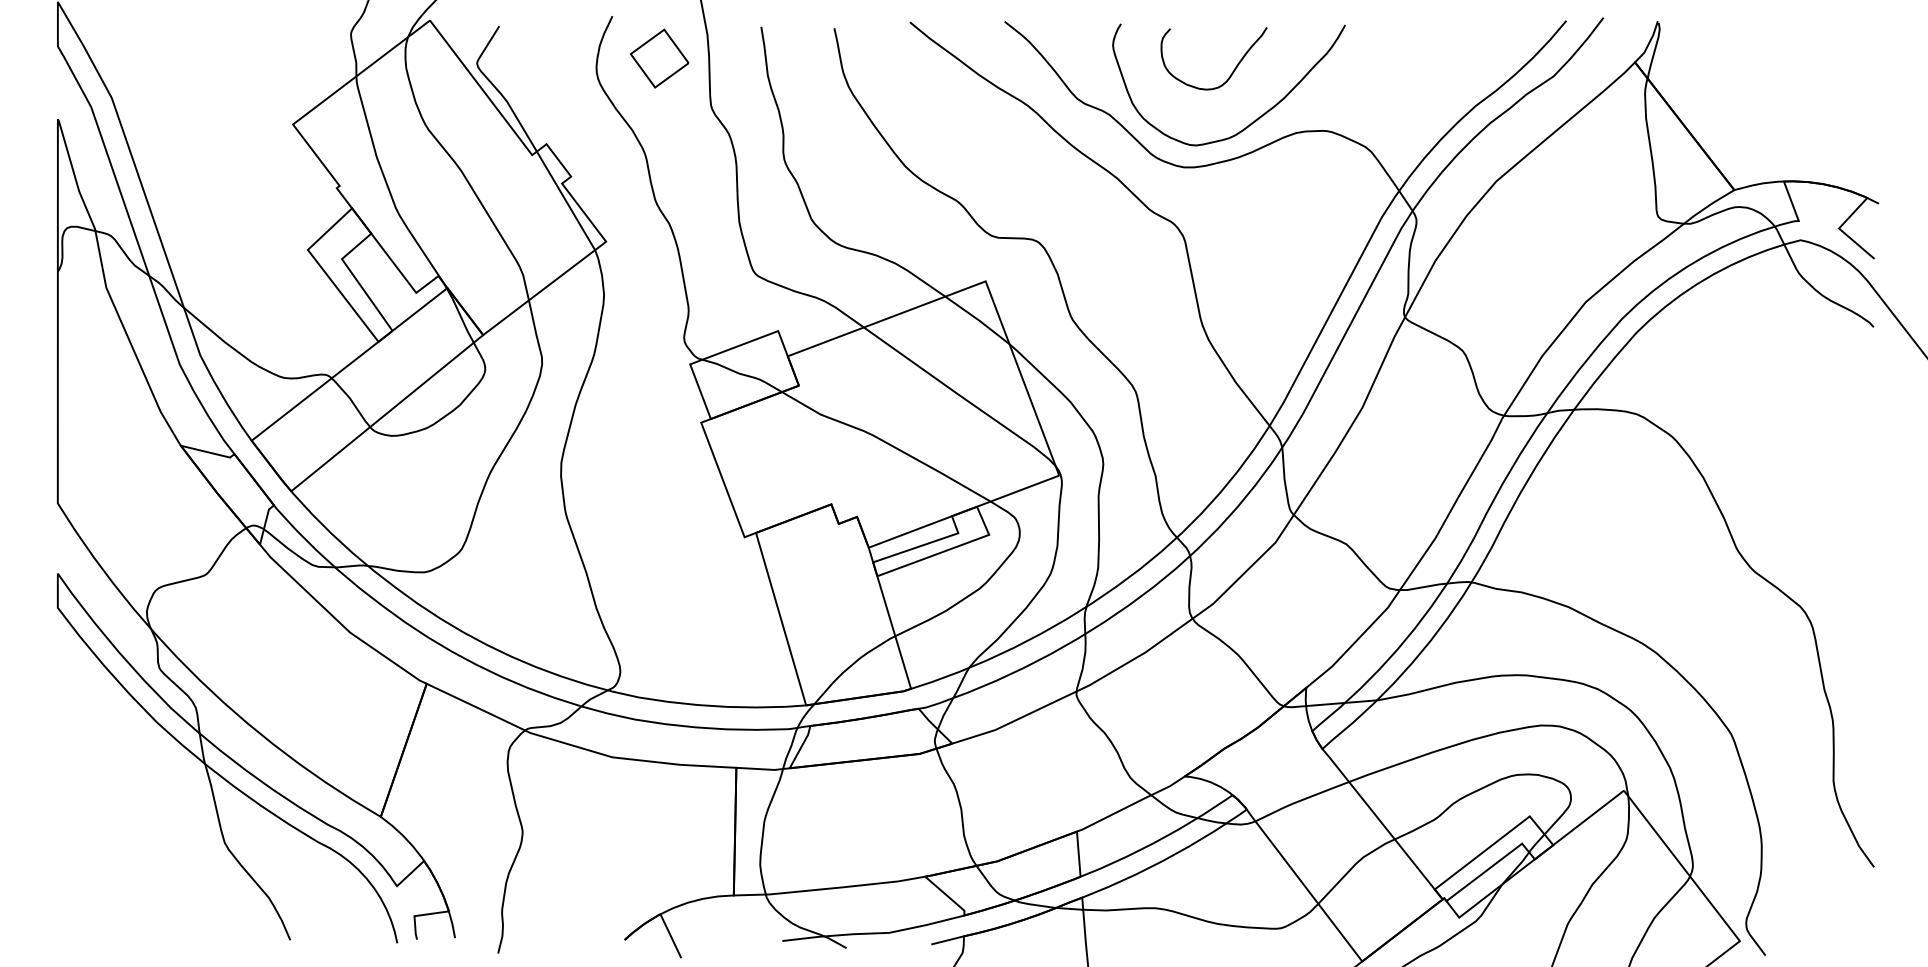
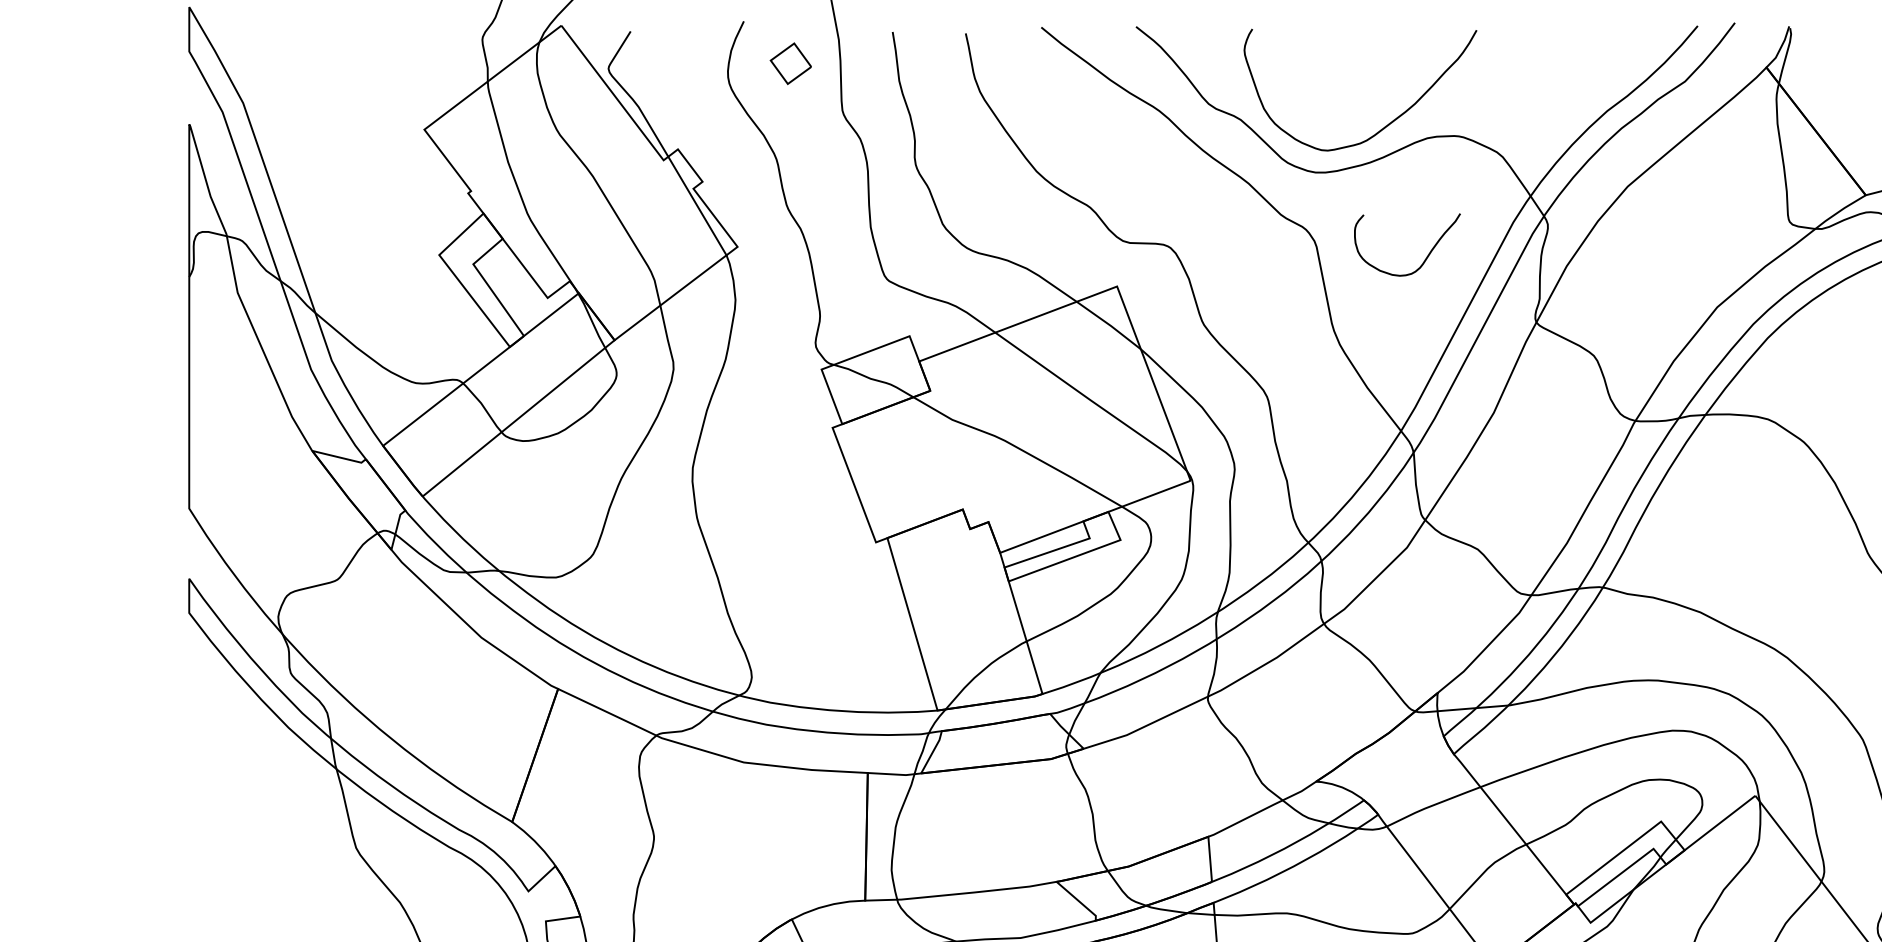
part: (659, 58) -> (790, 63), size x0.7
curve: (1233, 69) -> (1426, 255), moved

